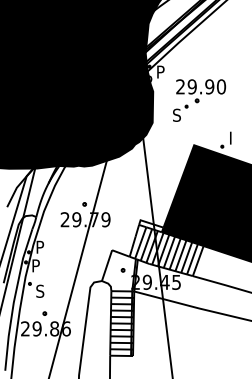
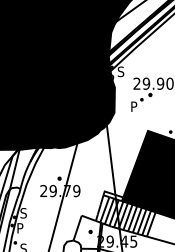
text: (160, 71) -> (120, 71), P -> S
text: (176, 114) -> (133, 106), S -> P
text: (40, 246) -> (23, 212), P -> S

